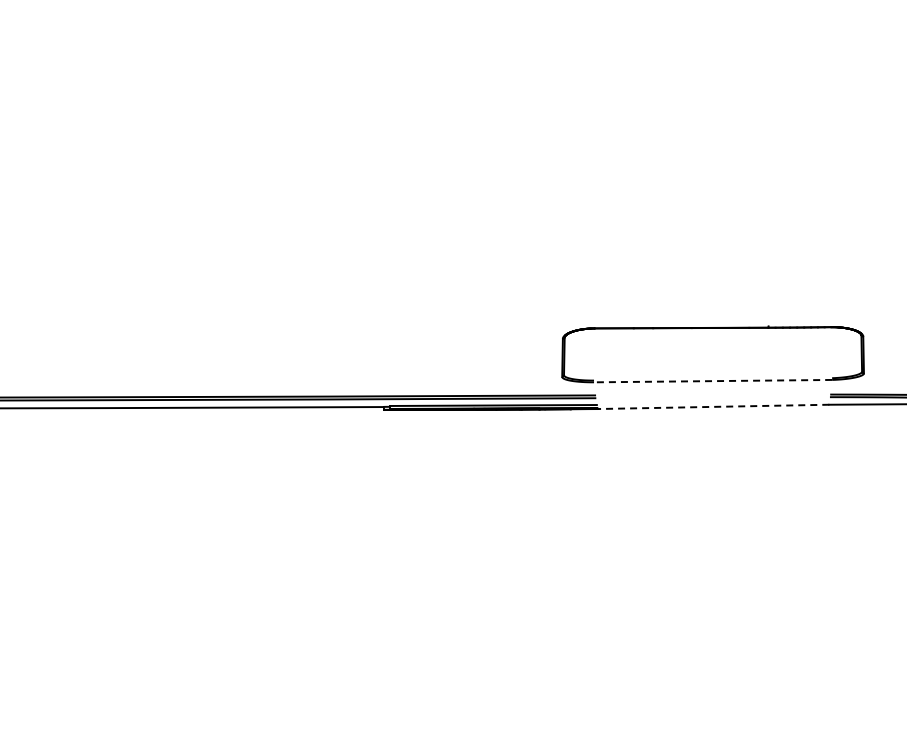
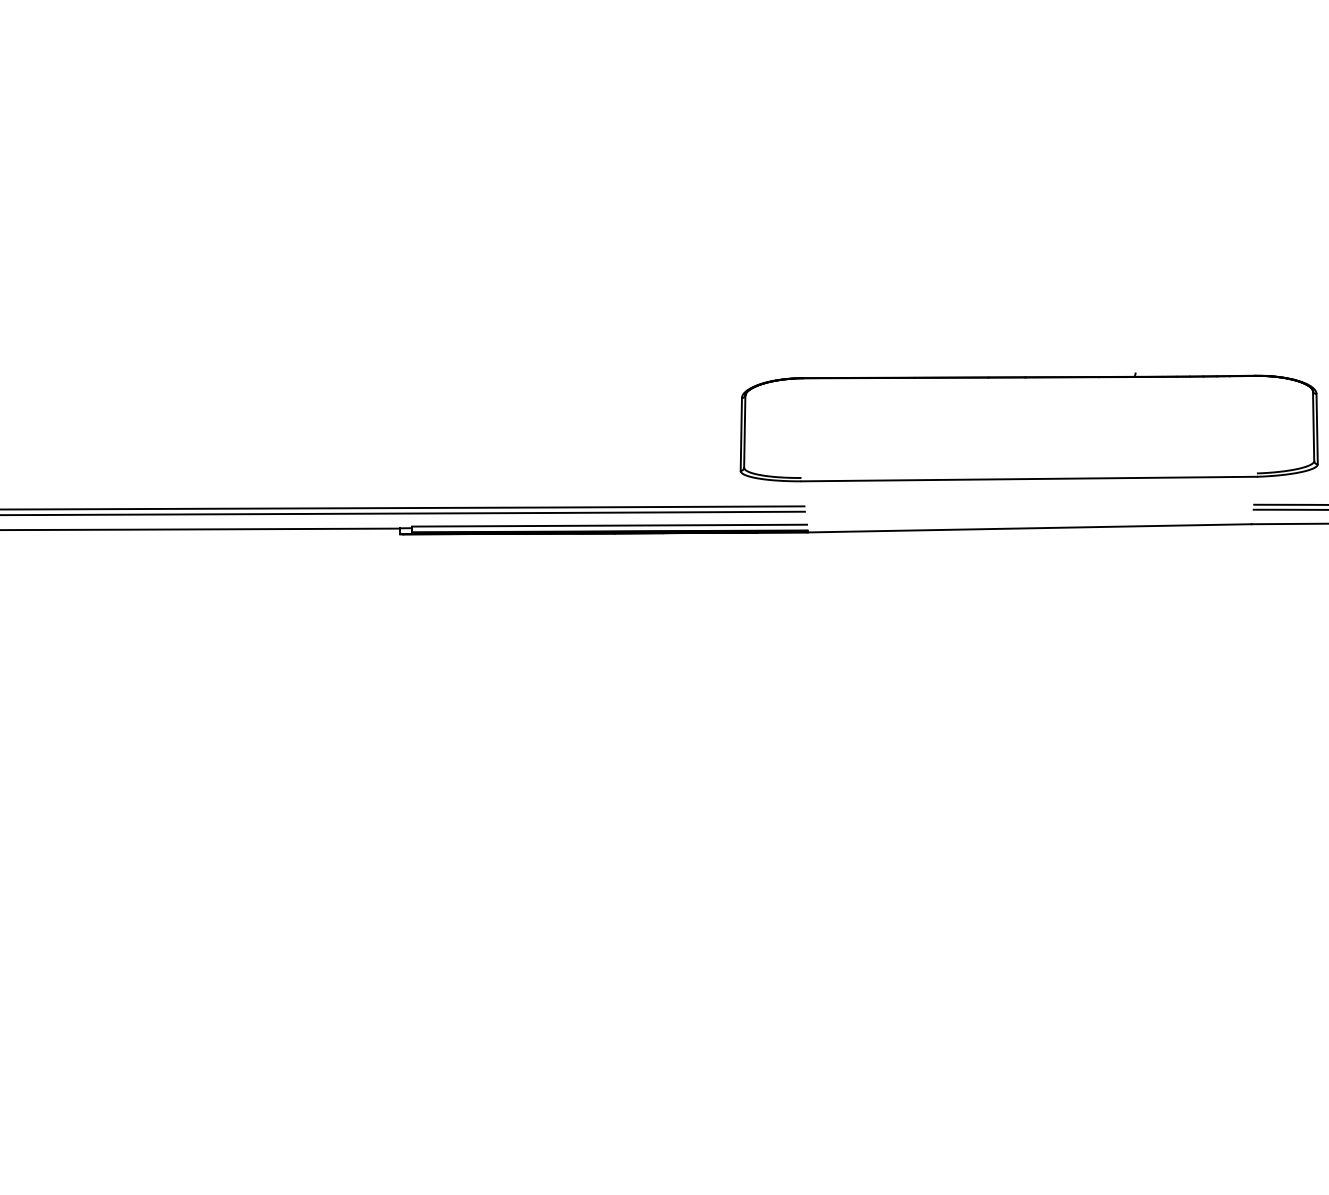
line: (712, 381) -> (1028, 479), dashed -> solid
line: (712, 406) -> (1028, 527), dashed -> solid

